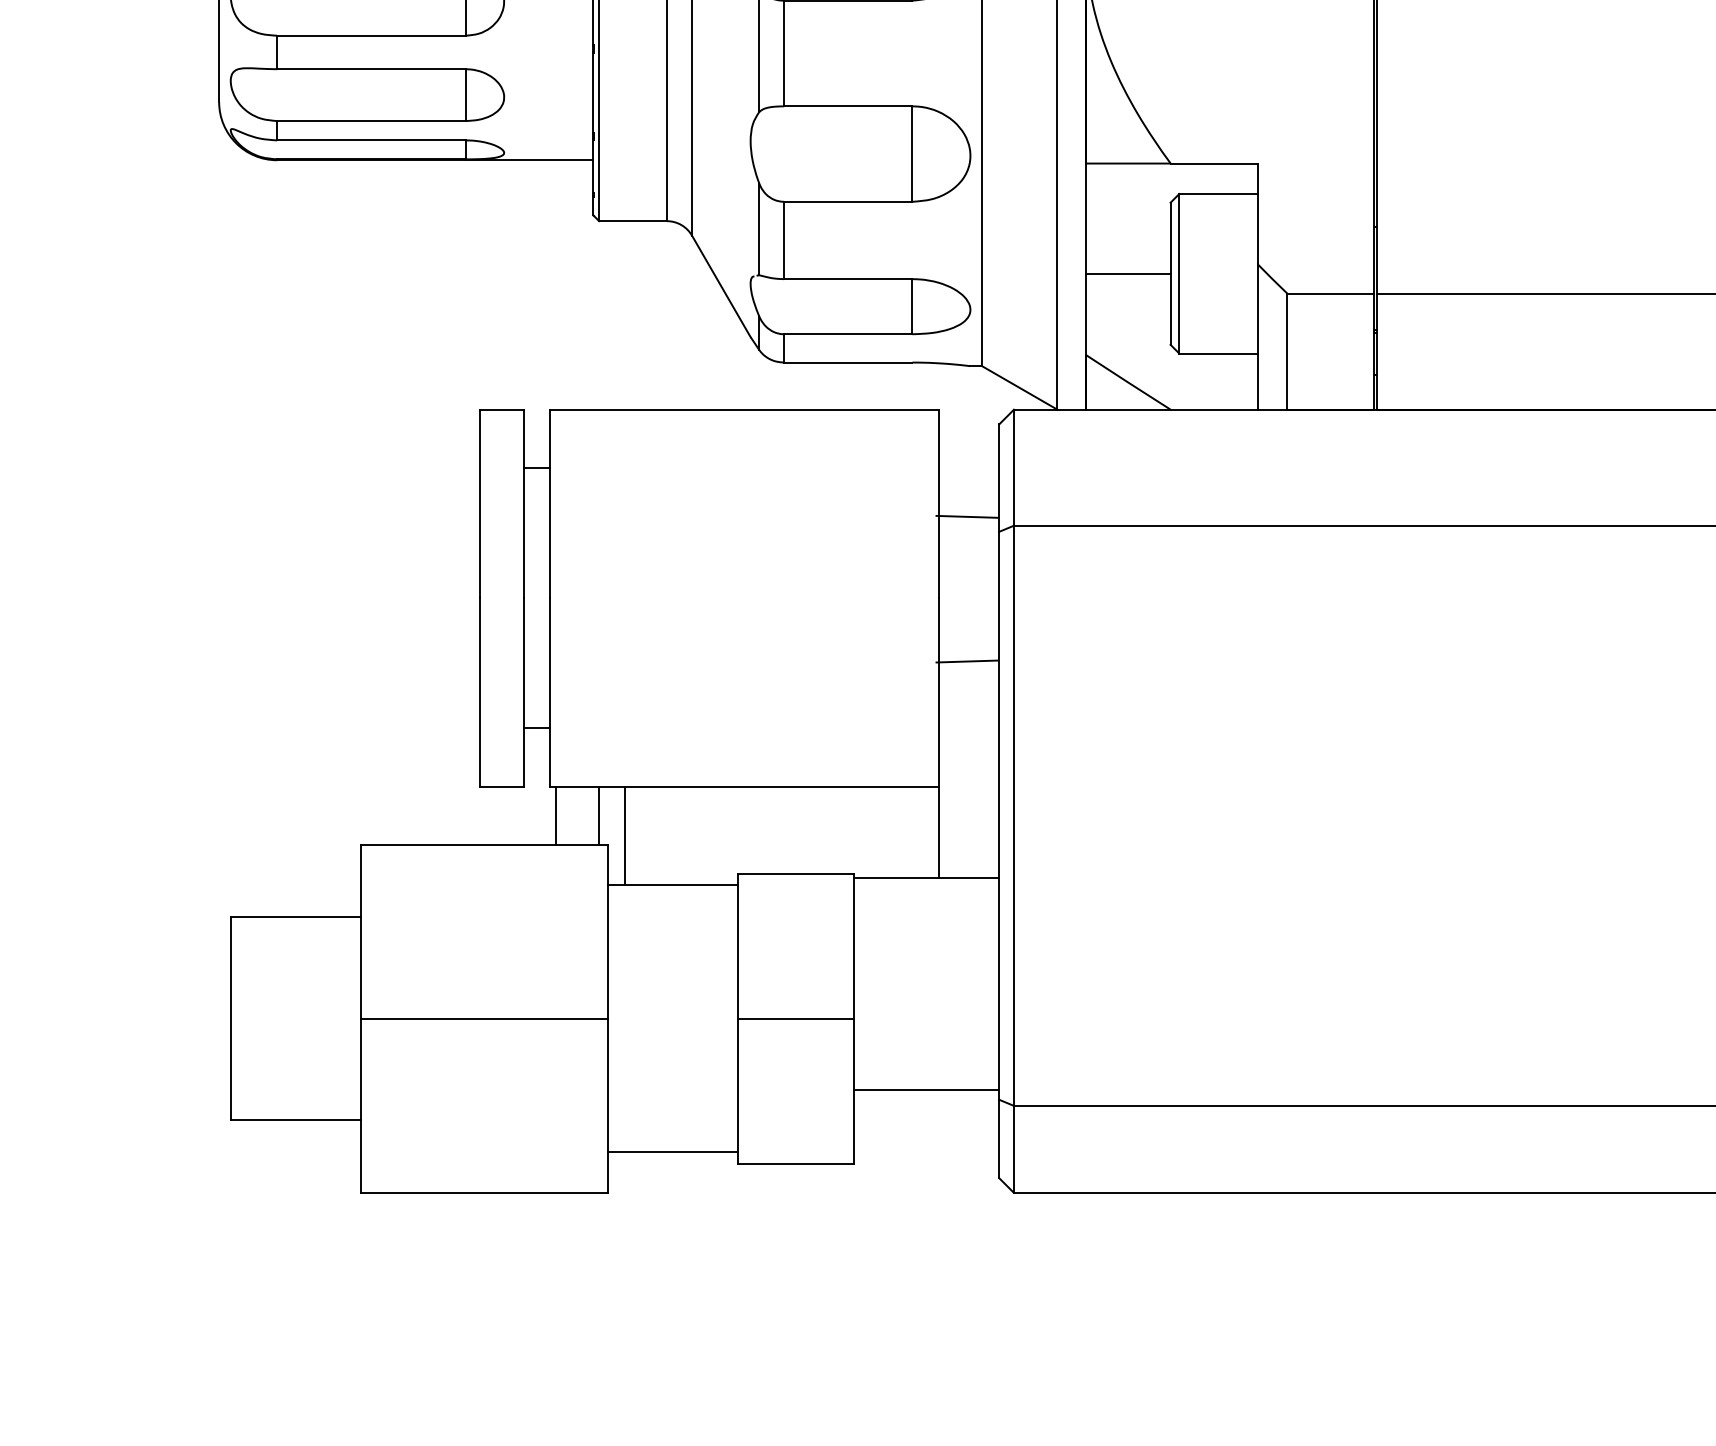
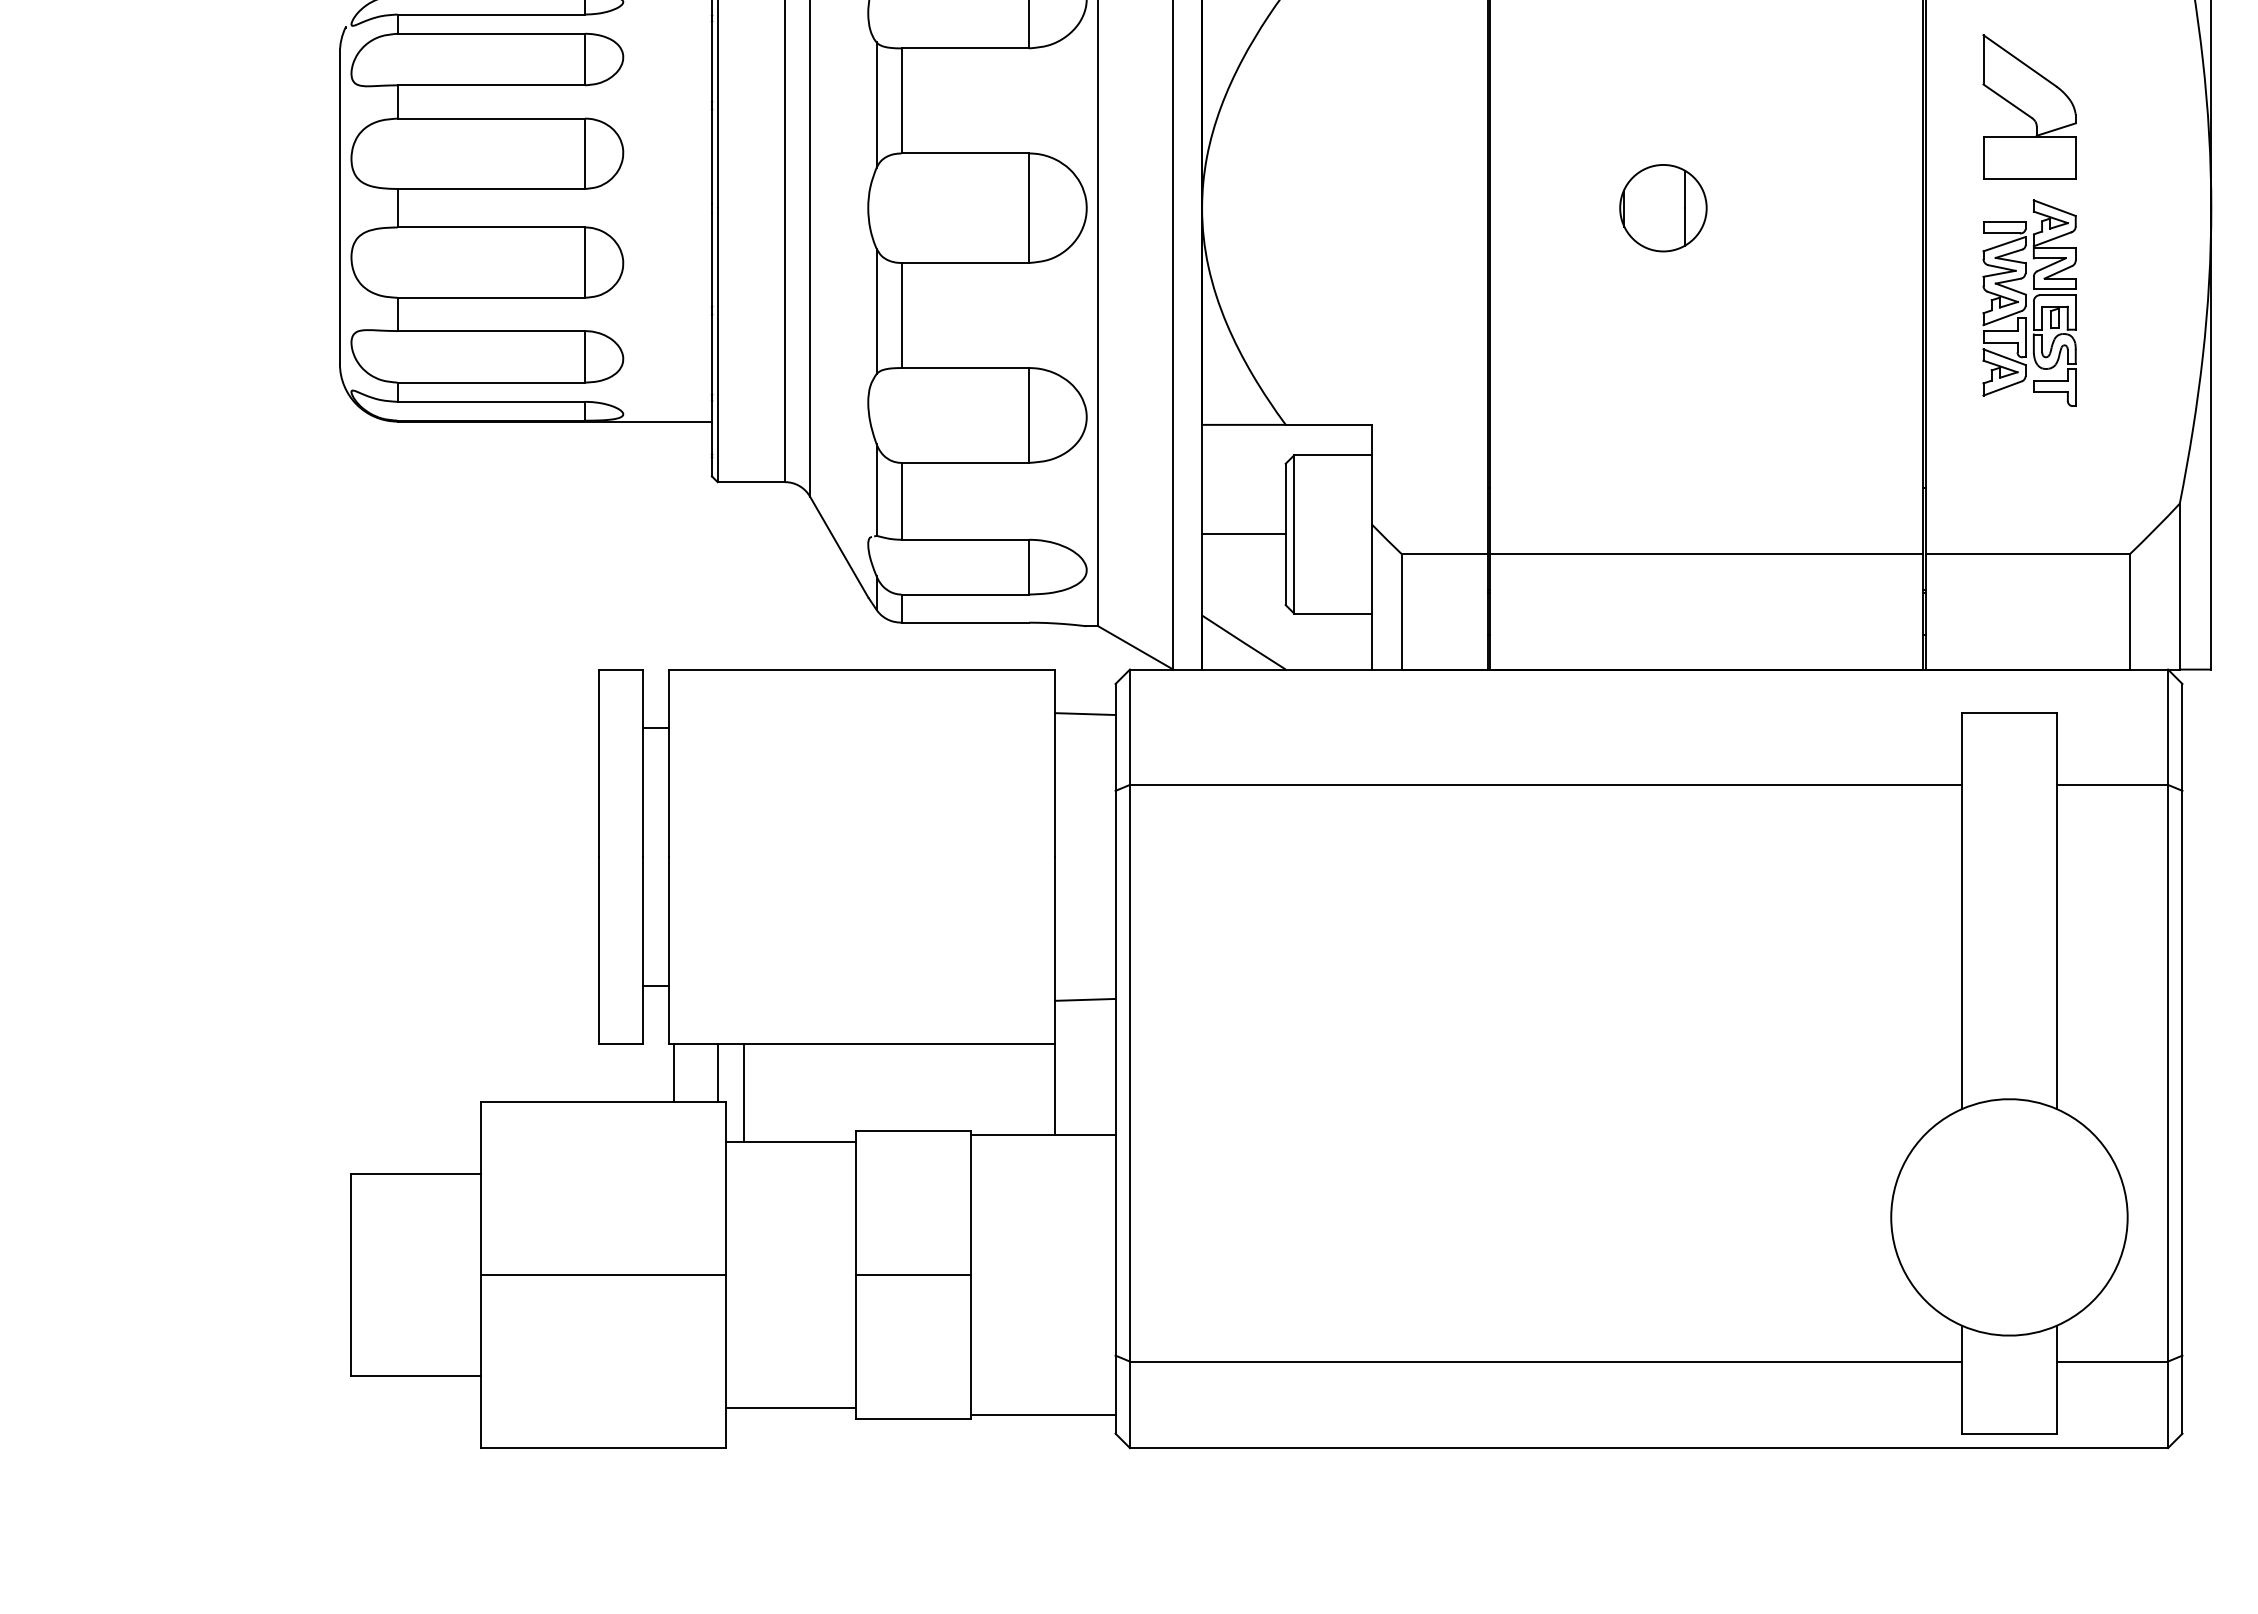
line: (967, 517) -> (1085, 714), moved
line: (967, 661) -> (1085, 999), moved
line: (926, 1089) -> (1043, 1414), moved

